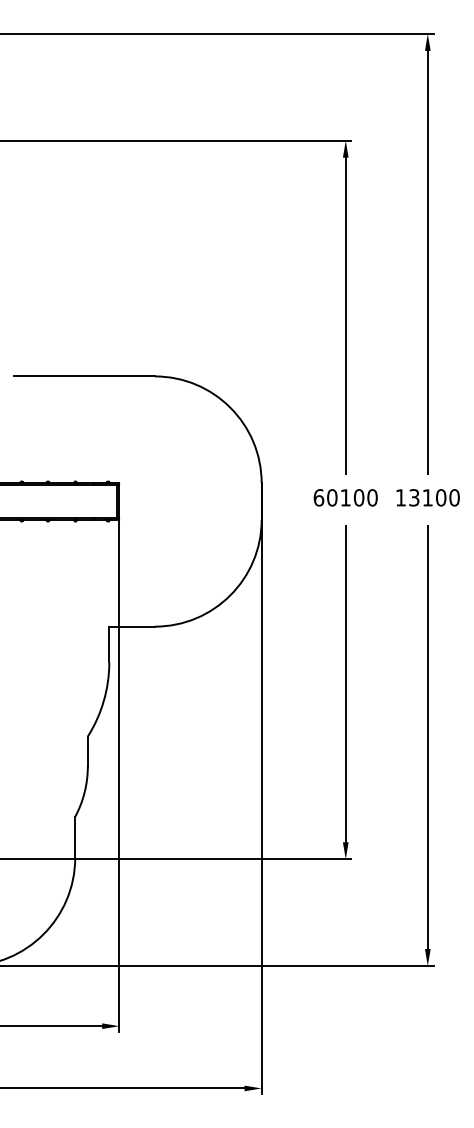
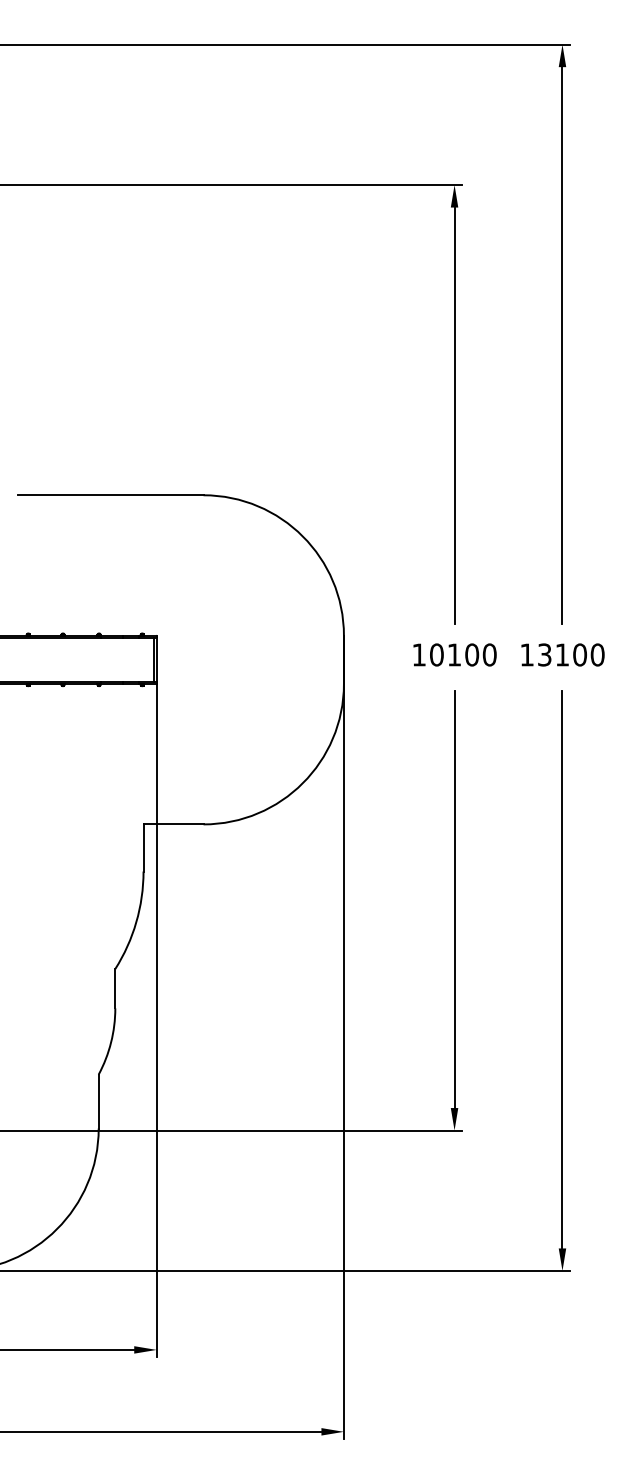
text: (318, 497) -> (418, 654), 60100 -> 10100

